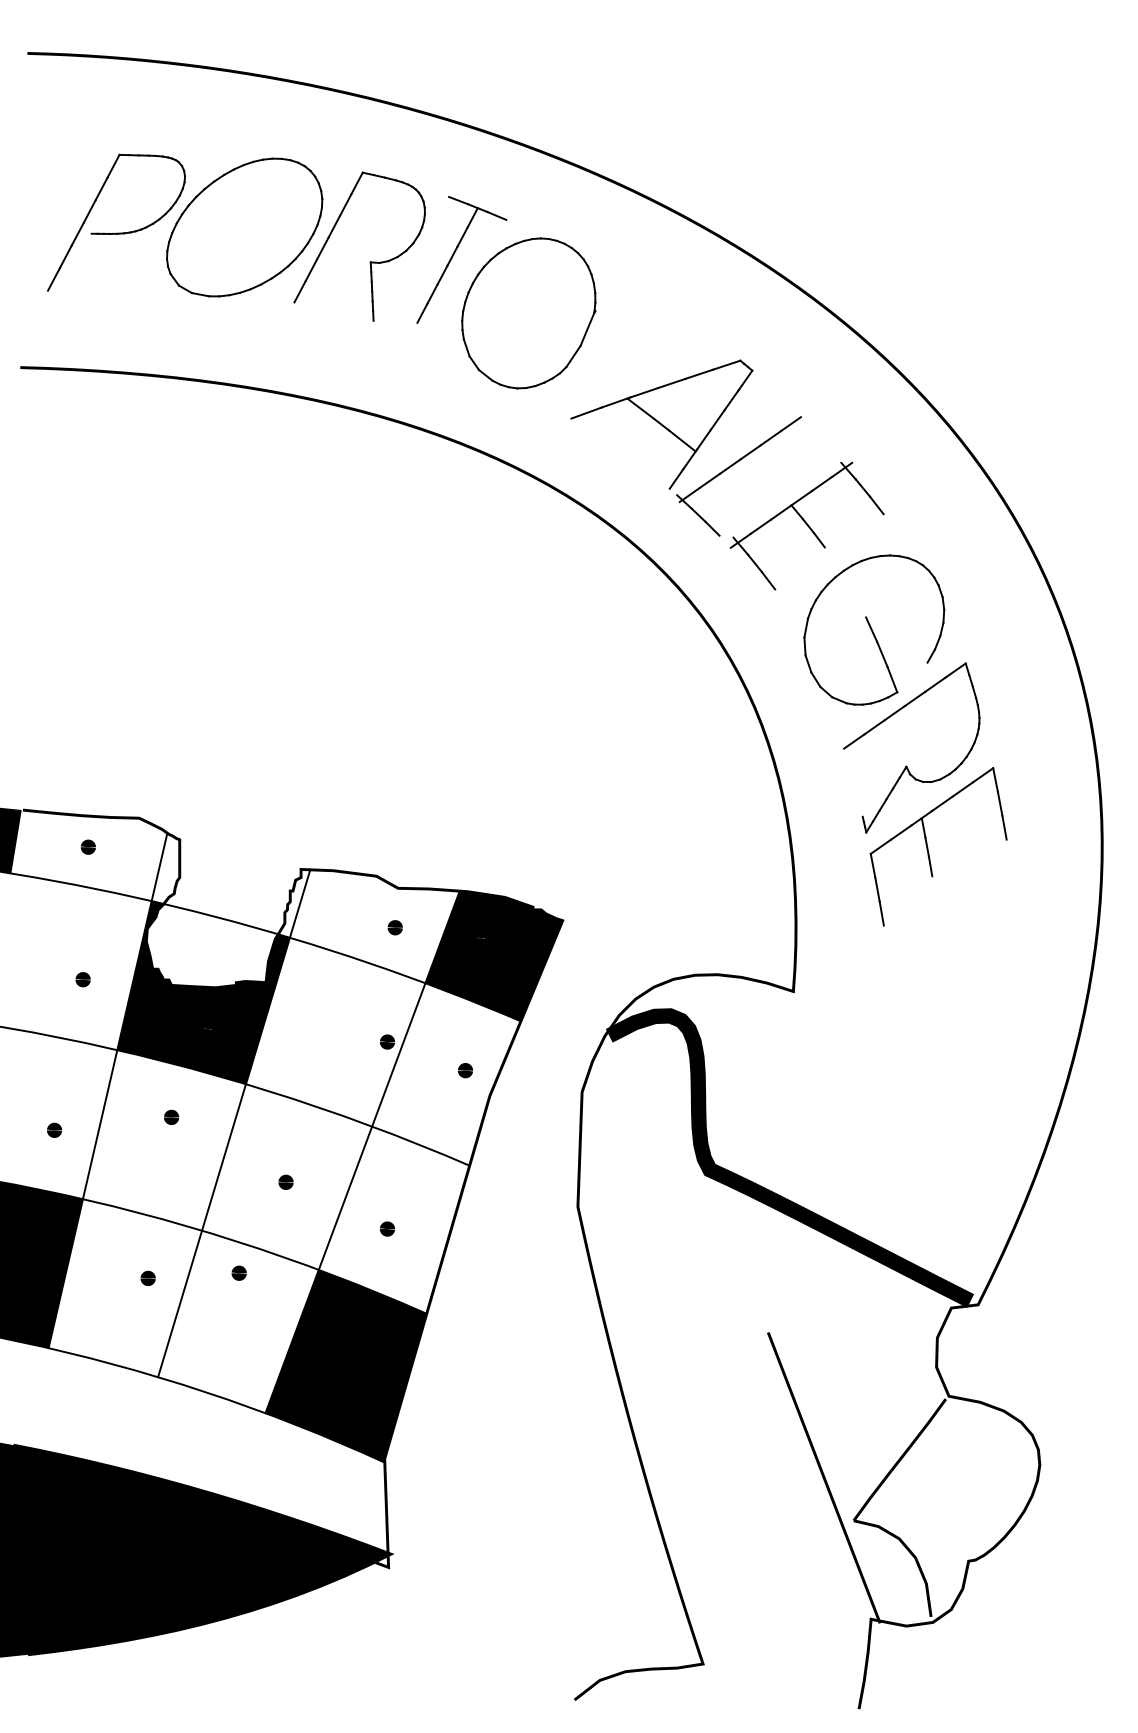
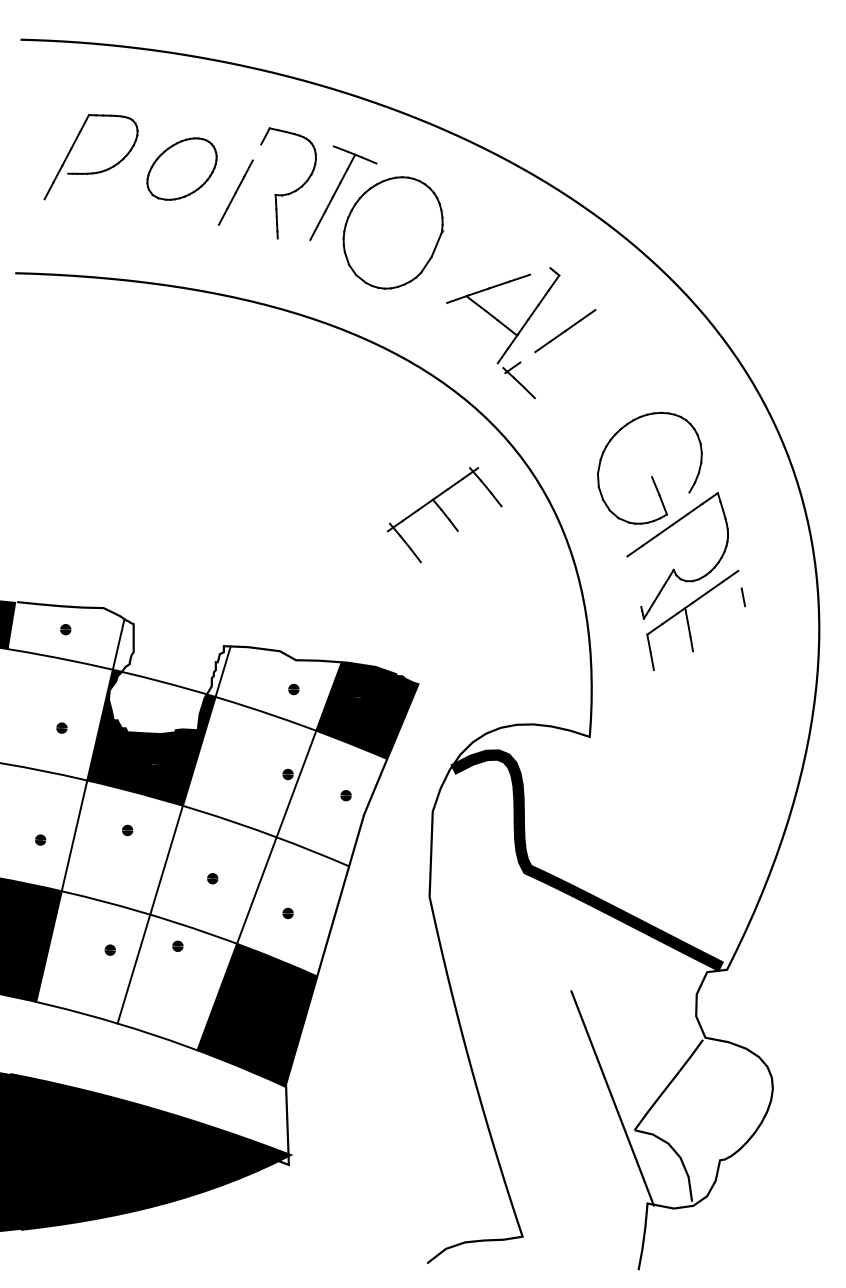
line: (345, 204) -> (256, 152), removed
part: (244, 227) -> (181, 169), size x0.6
line: (53, 279) -> (39, 207), removed
line: (726, 364) -> (540, 270), removed
line: (586, 412) -> (436, 306), removed
line: (710, 480) -> (528, 357), removed
part: (806, 525) -> (444, 514), moved
line: (871, 629) -> (647, 467), removed
line: (995, 779) -> (739, 579), removed
line: (1004, 827) -> (746, 615), removed
line: (881, 913) -> (655, 678), removed

